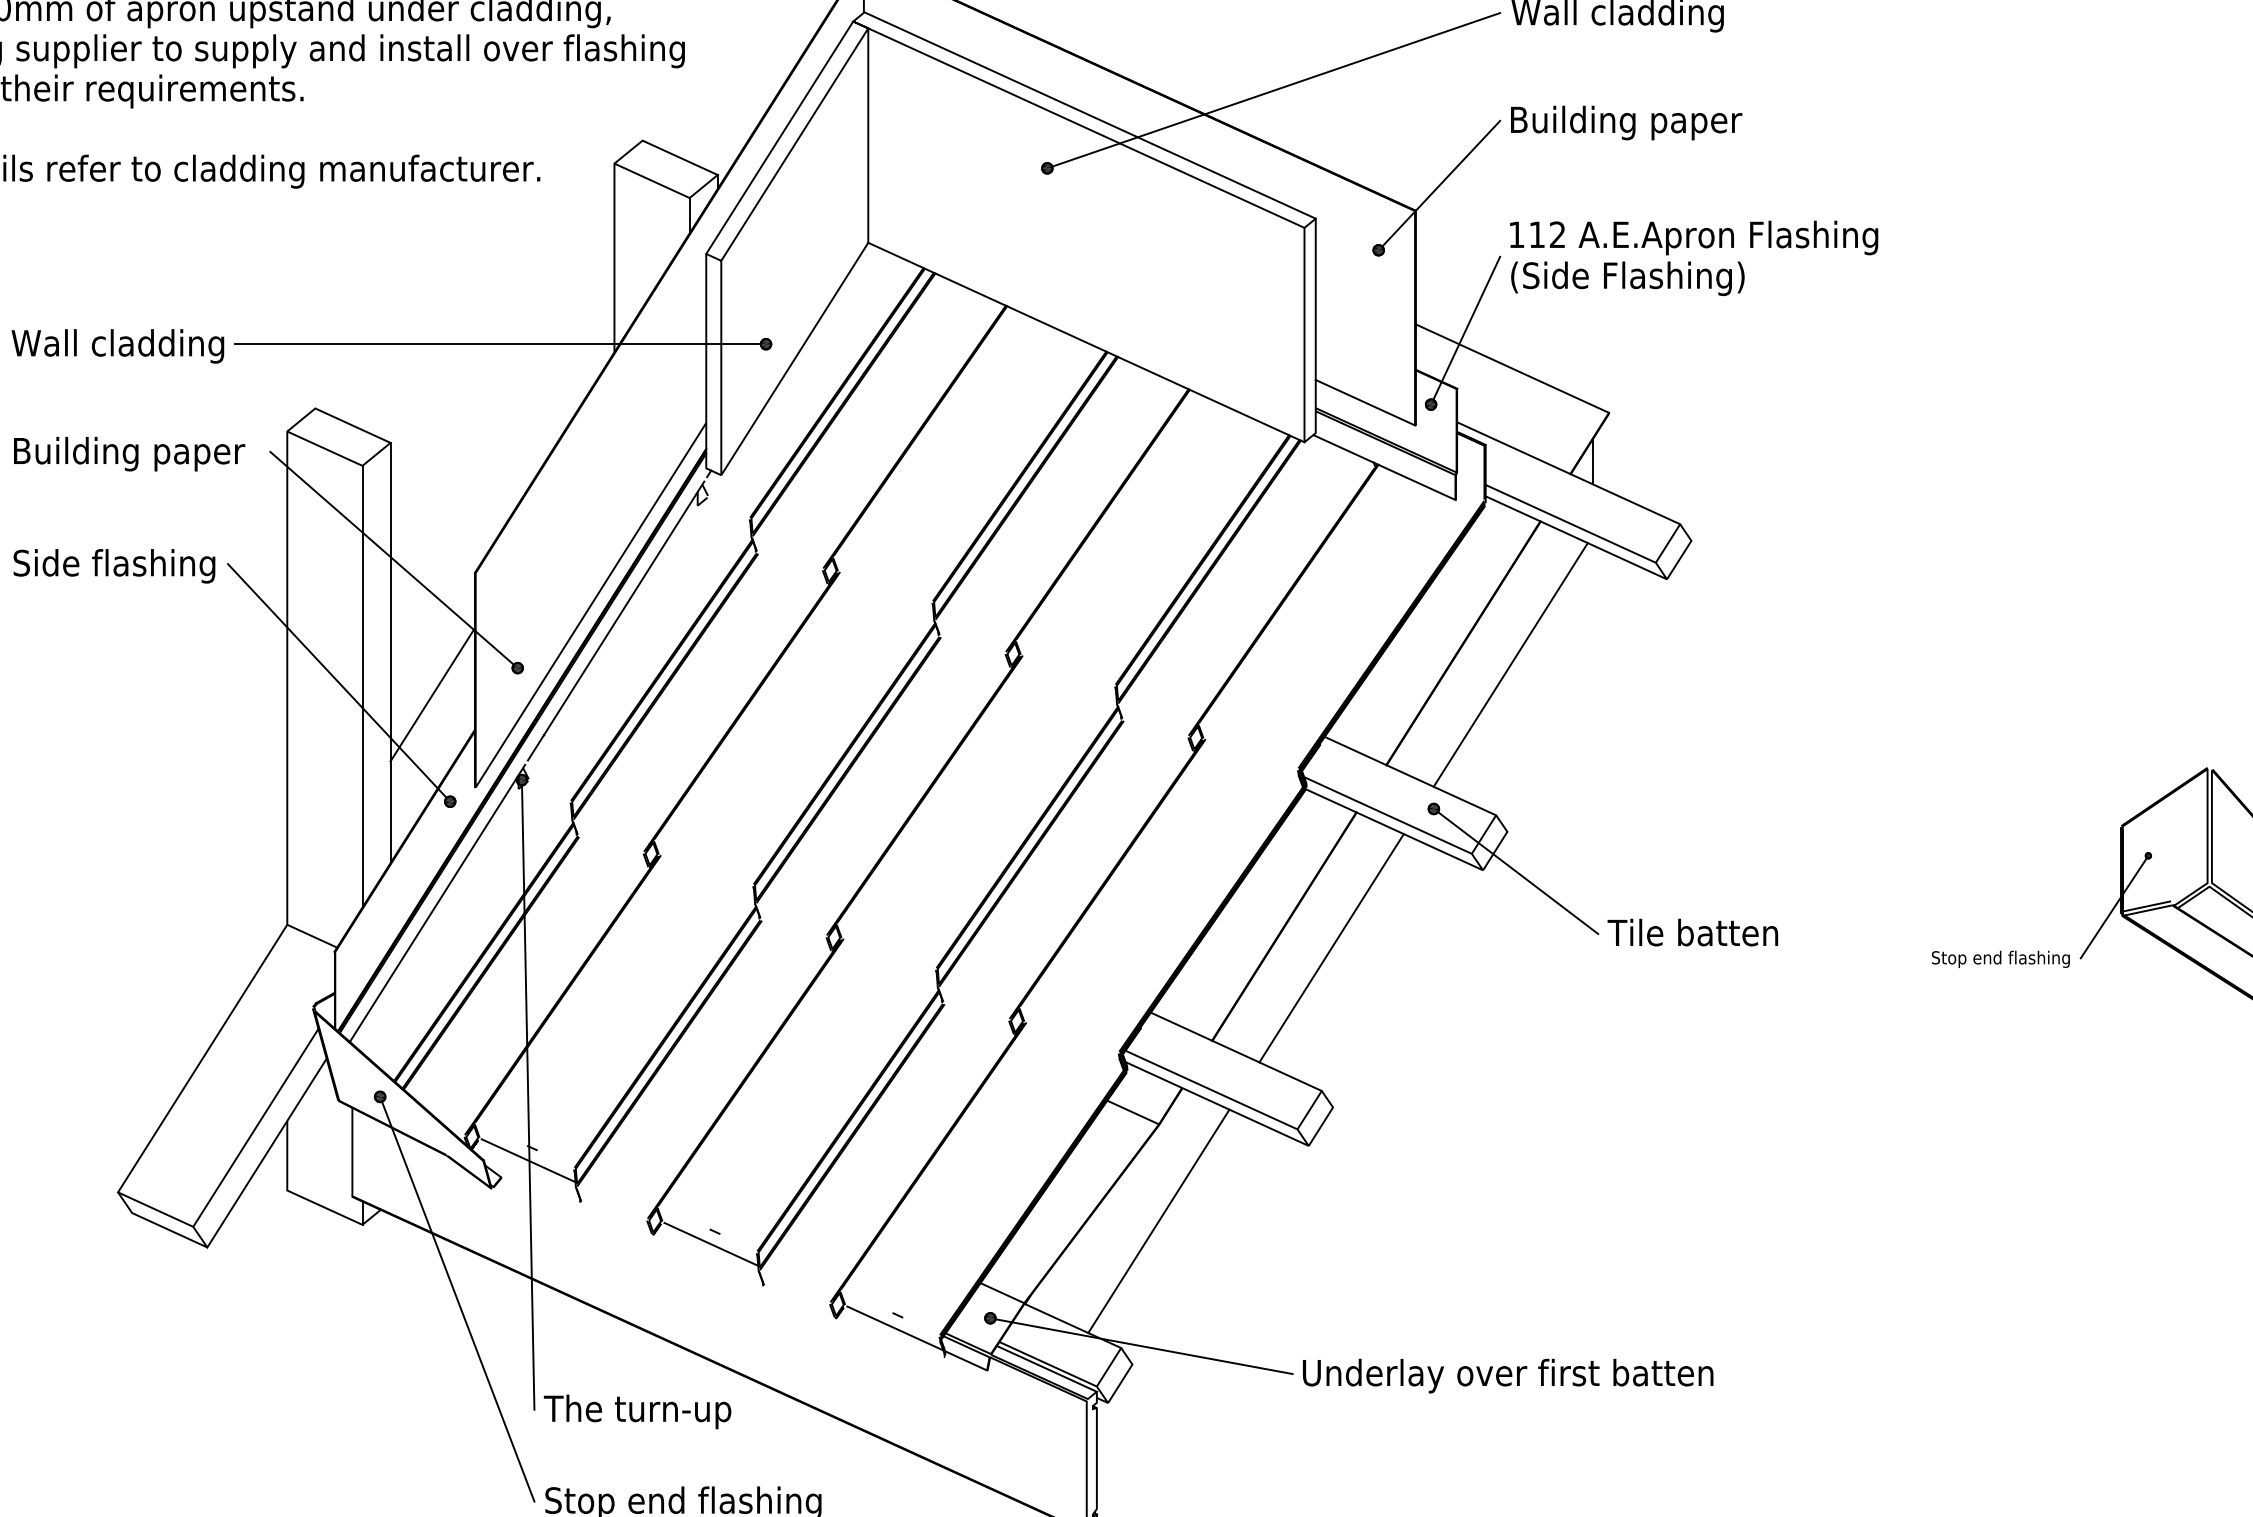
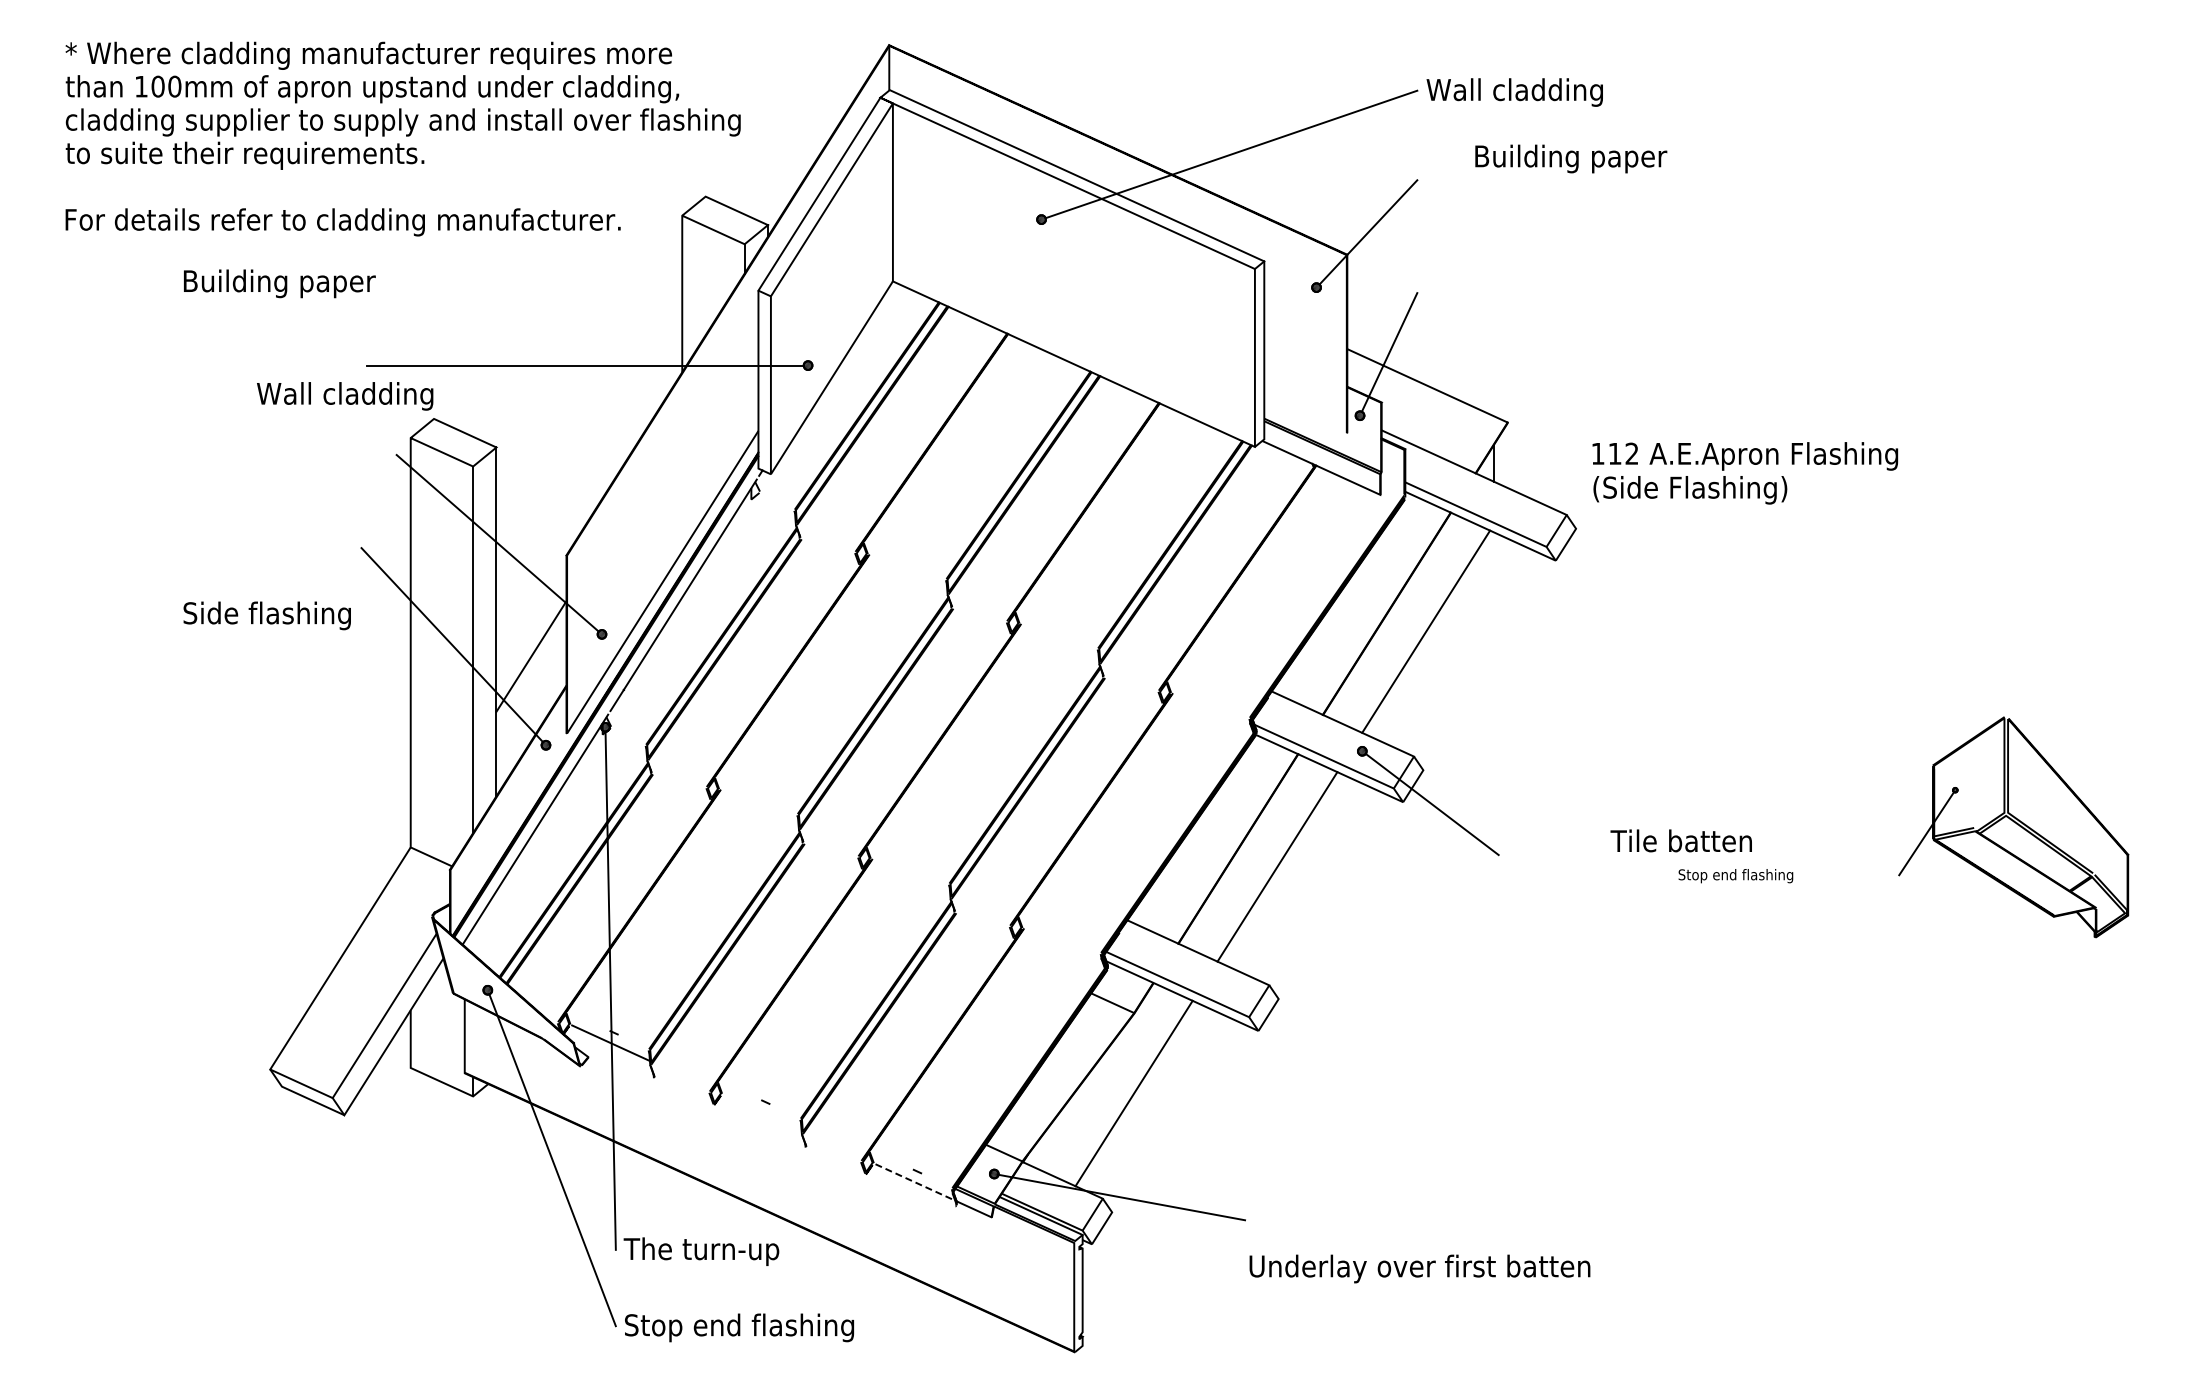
text: (1626, 122) -> (1571, 158), moved
text: (1694, 258) -> (1745, 473), moved
text: (118, 346) -> (345, 396), moved
line: (1365, 403) -> (1305, 414), removed
text: (129, 453) -> (279, 283), moved
text: (113, 565) -> (266, 615), moved
text: (1691, 932) -> (1680, 840), moved
text: (2000, 959) -> (1735, 876), moved
line: (711, 1244) -> (762, 1112), removed
line: (895, 1328) -> (915, 1182), solid -> dashed
text: (1507, 1375) -> (1419, 1268), moved

